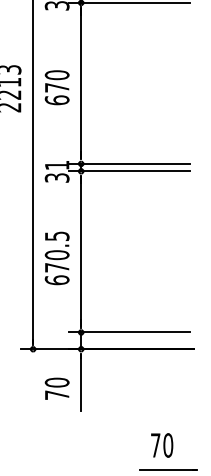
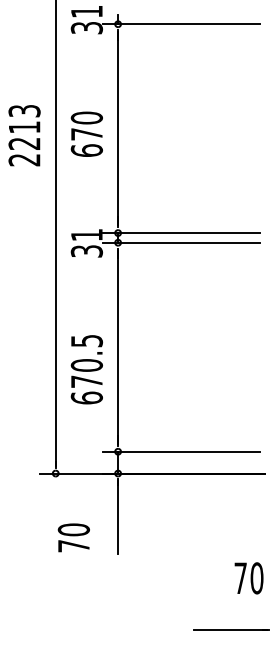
text: (56, 258) -> (86, 369), moved
text: (56, 388) -> (73, 537), moved
text: (161, 445) -> (248, 578), moved

